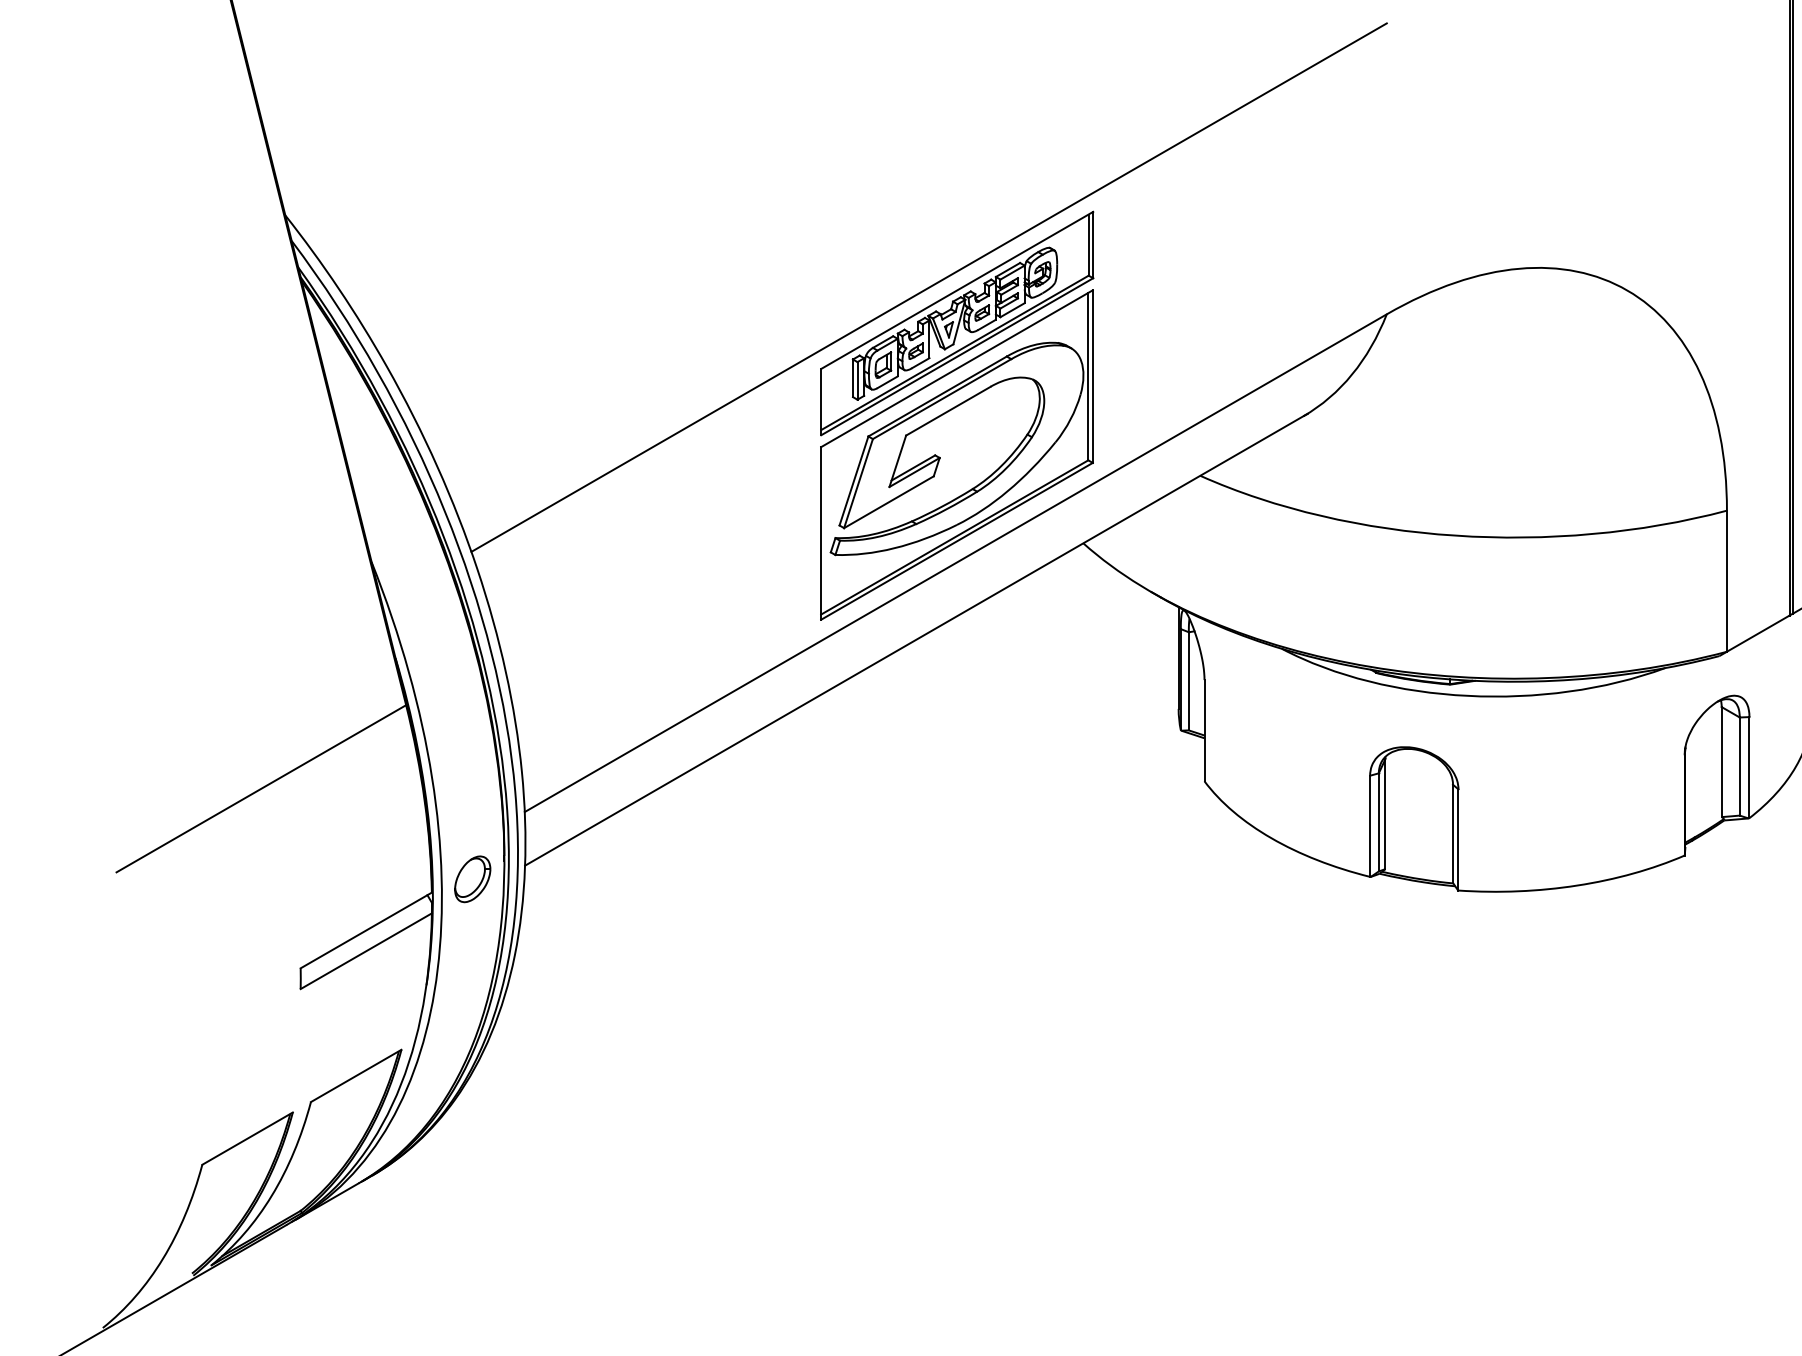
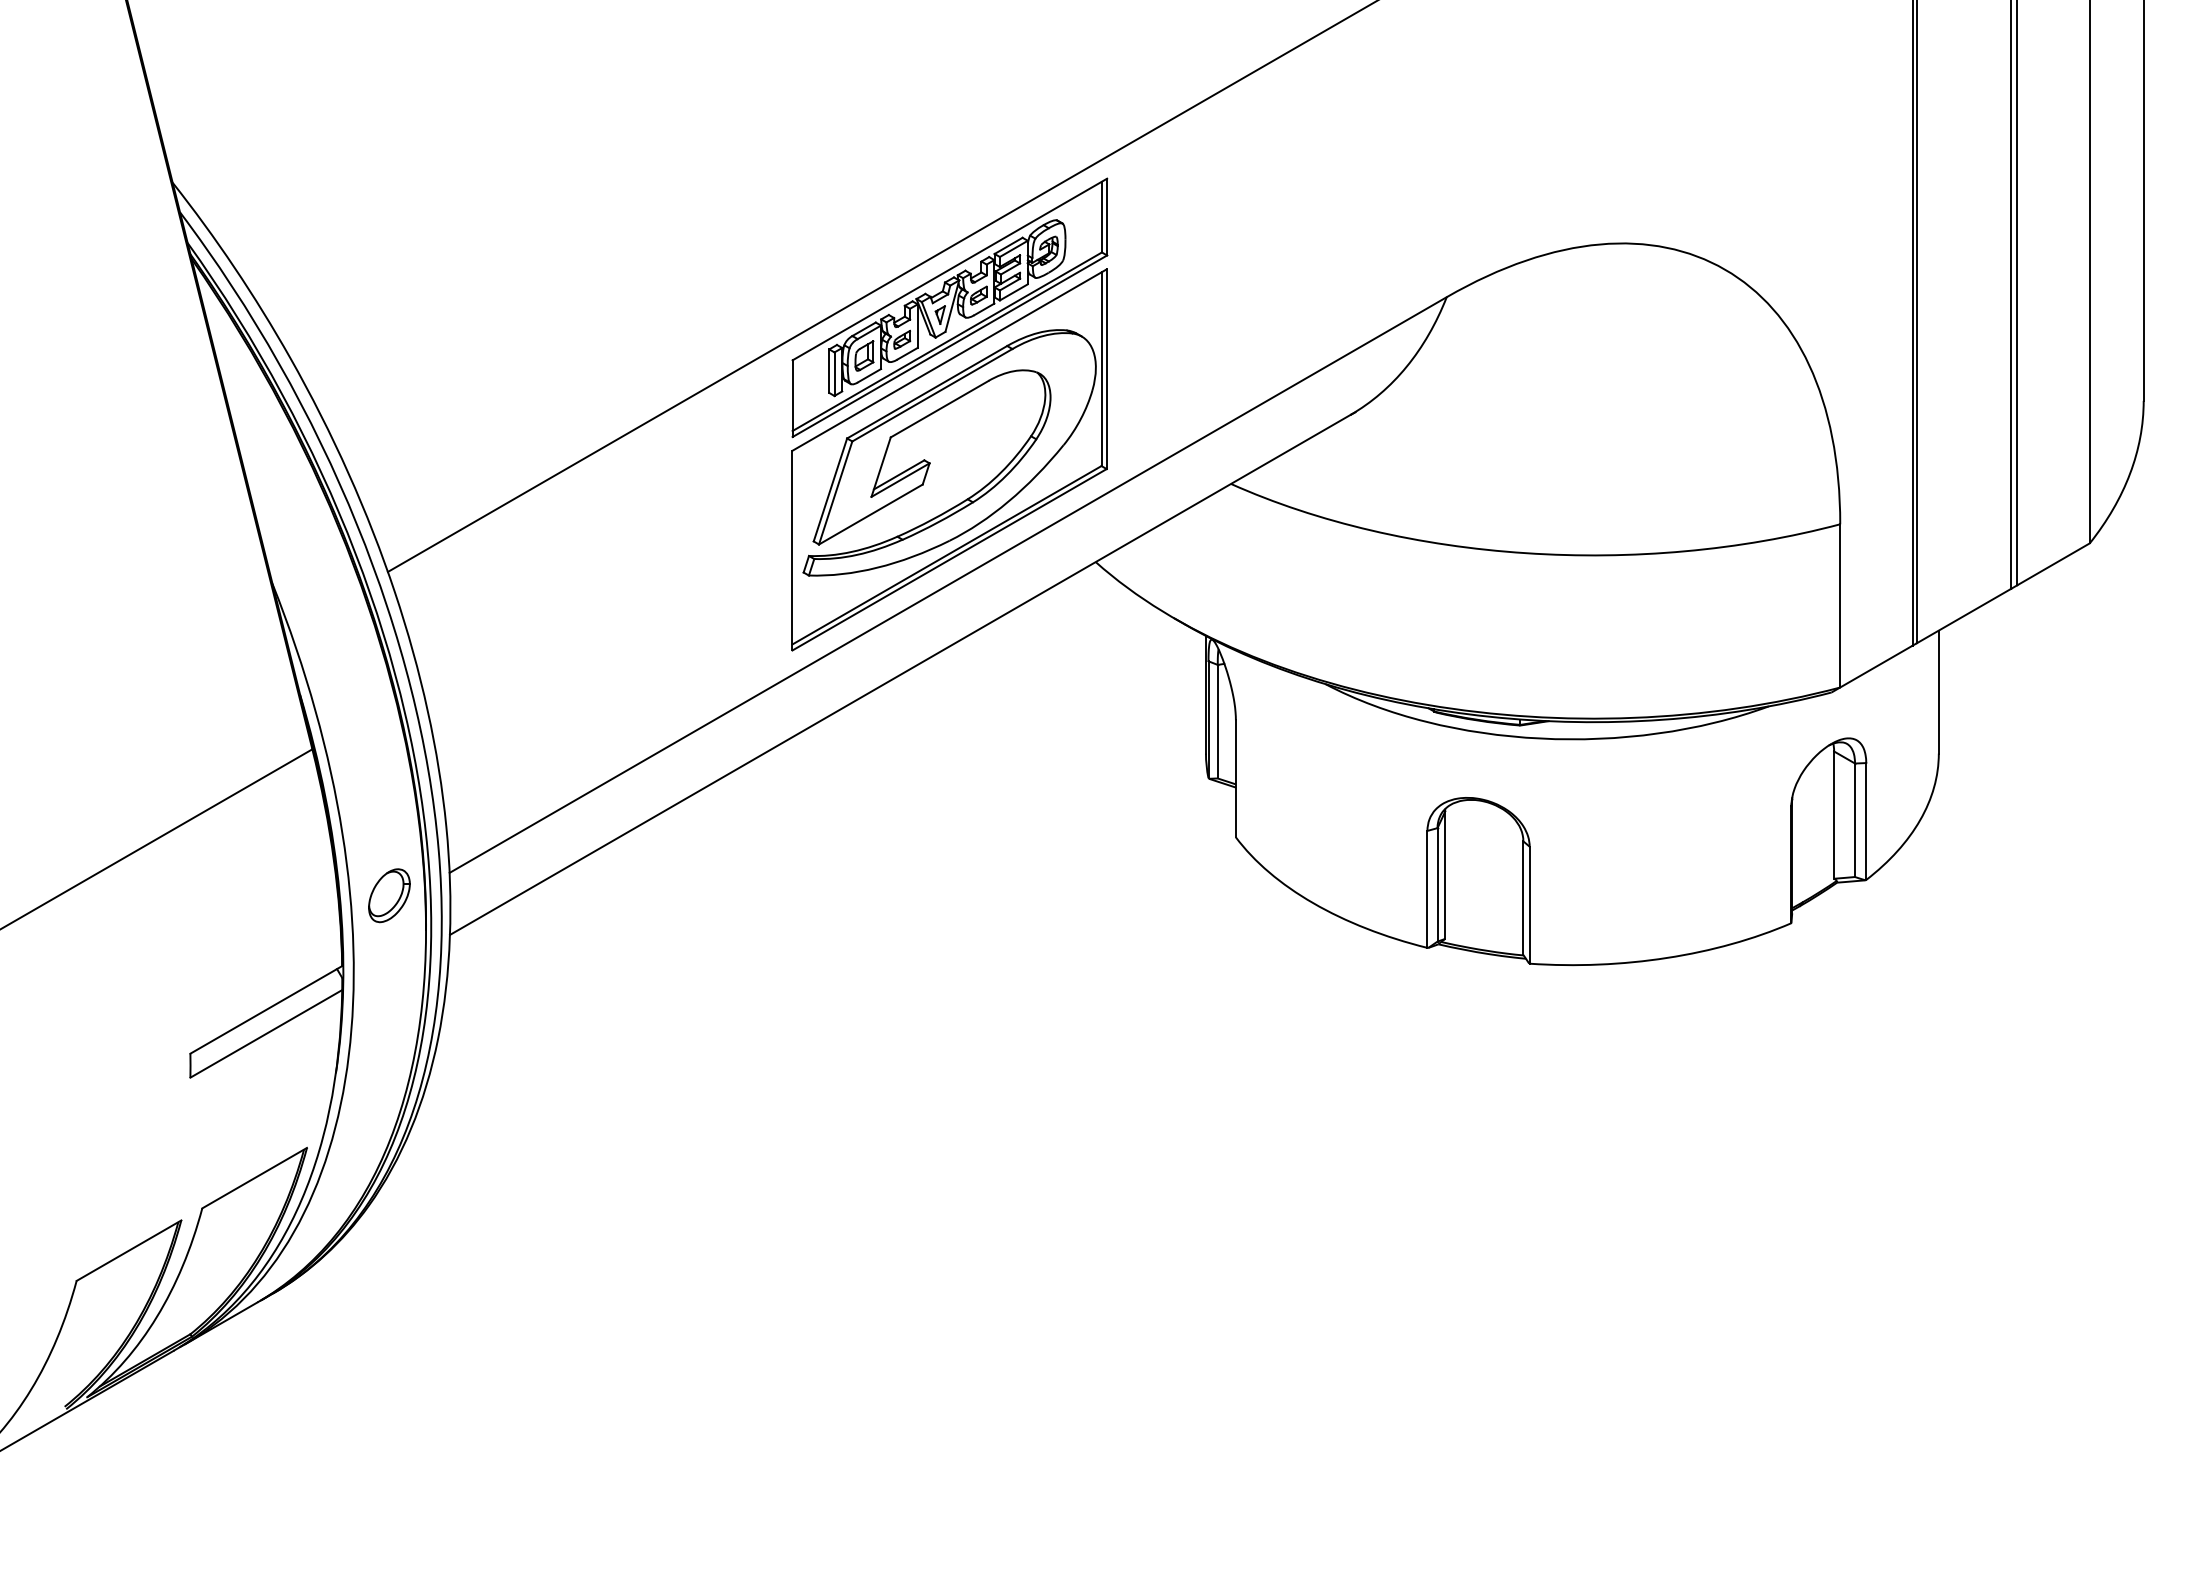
part: (472, 879) -> (389, 895), moved

